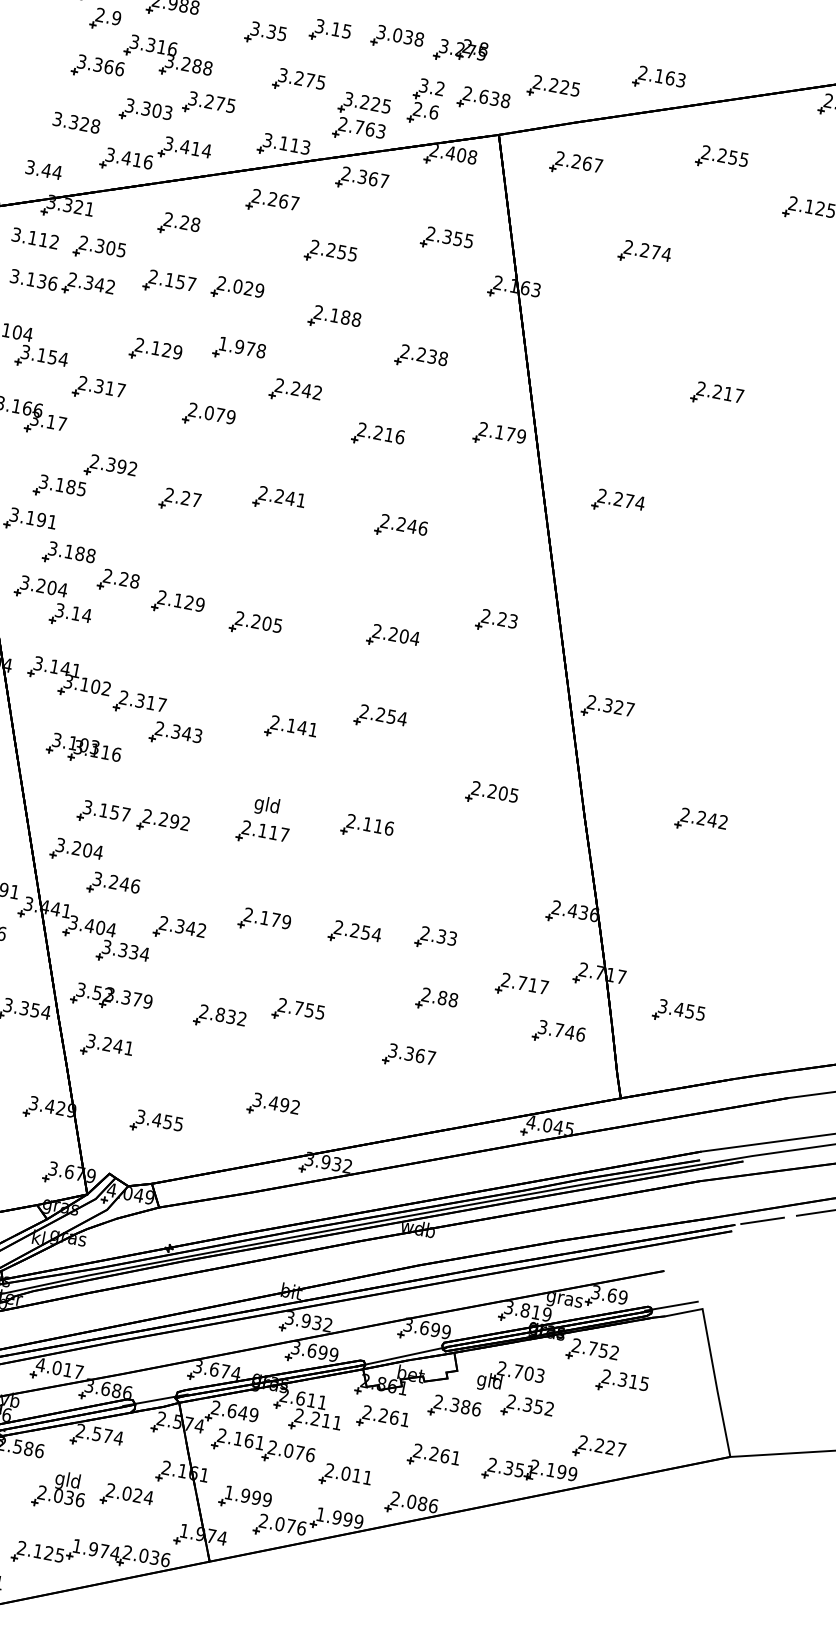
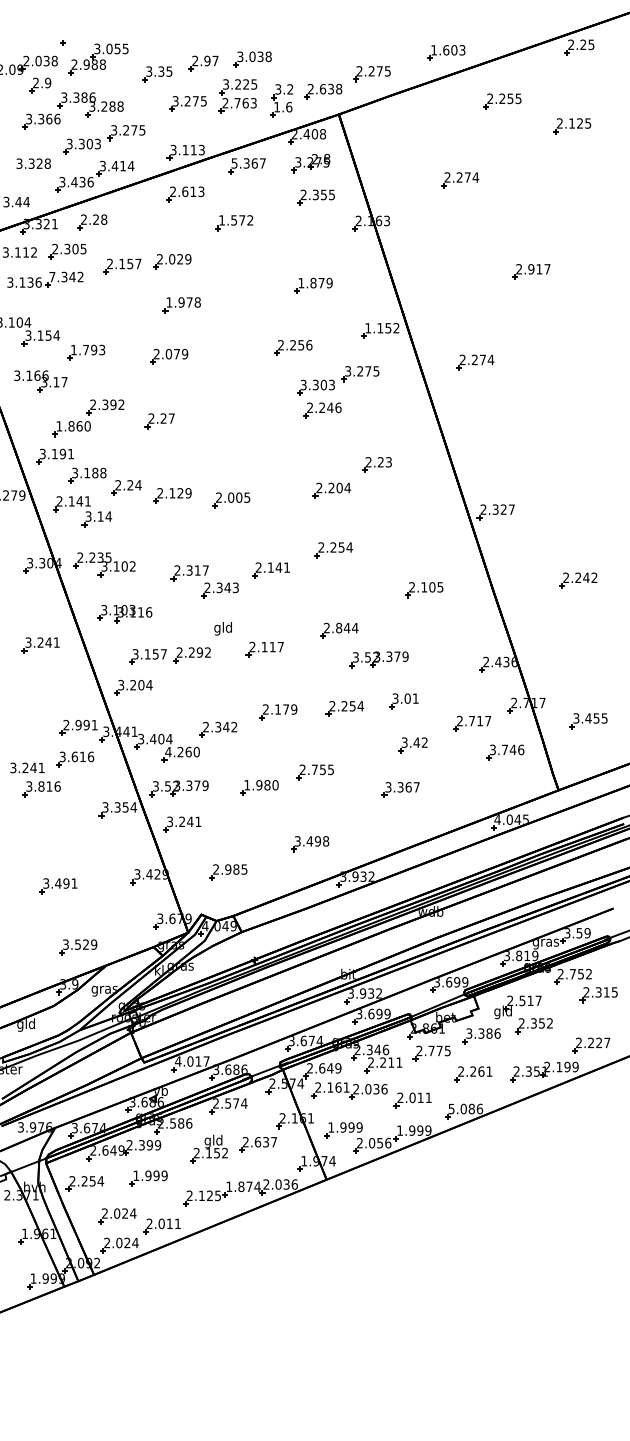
text: (333, 28) -> (205, 60), 3.15 -> 2.97
text: (161, 46) -> (84, 97), 3.316 -> 3.386
part: (460, 50) -> (310, 163), moved
text: (657, 76) -> (444, 50), 2.163 -> 1.603
text: (564, 87) -> (379, 71), 2.225 -> 2.275
text: (417, 108) -> (276, 106), 2.6 -> 1.6
part: (360, 118) -> (237, 96), moved
text: (137, 160) -> (82, 182), 3.416 -> 3.436
part: (576, 164) -> (398, 125), removed
text: (346, 173) -> (234, 163), 2.367 -> 5.367
text: (284, 201) -> (193, 191), 2.267 -> 2.613
part: (179, 225) -> (92, 222), moved
text: (334, 250) -> (236, 220), 2.255 -> 1.572
text: (72, 279) -> (52, 276), 2.342 -> 7.342
part: (335, 319) -> (246, 269), removed
part: (155, 351) -> (121, 317), removed
text: (424, 354) -> (315, 282), 2.238 -> 1.879
text: (101, 385) -> (87, 349), 2.317 -> 1.793
part: (294, 392) -> (227, 327), removed
text: (717, 392) -> (531, 269), 2.217 -> 2.917
text: (502, 433) -> (382, 328), 2.179 -> 1.152
text: (389, 435) -> (301, 345), 2.216 -> 2.256
text: (62, 485) -> (73, 426), 3.185 -> 1.860
part: (430, 491) -> (338, 380), added
part: (278, 500) -> (230, 407), removed
text: (134, 581) -> (138, 485), 2.28 -> 2.24
text: (43, 586) -> (73, 501), 3.204 -> 2.141
text: (256, 621) -> (231, 497), 2.205 -> 2.005
part: (495, 621) -> (376, 464), moved
text: (57, 666) -> (94, 557), 3.141 -> 2.235
part: (157, 719) -> (204, 581), moved
text: (491, 791) -> (423, 587), 2.205 -> 2.105
text: (266, 805) -> (222, 628), moved
text: (379, 825) -> (347, 627), 2.116 -> 2.844
part: (412, 876) -> (378, 659), added
part: (112, 886) -> (164, 707), removed
text: (438, 935) -> (405, 698), 2.33 -> 3.01
text: (125, 949) -> (182, 751), 3.334 -> 4.260
text: (439, 997) -> (414, 742), 2.88 -> 3.42
text: (223, 1015) -> (261, 785), 2.832 -> 1.980
text: (296, 1107) -> (326, 841), 3.492 -> 3.498
text: (154, 1119) -> (226, 869), 3.455 -> 2.985
text: (612, 1295) -> (579, 933), 3.69 -> 3.59
text: (529, 1373) -> (530, 1000), 2.703 -> 2.517
text: (311, 1399) -> (377, 1049), 2.611 -> 2.346
text: (438, 1401) -> (469, 1033), 2.386 -> 3.386
text: (394, 1417) -> (439, 1050), 2.261 -> 2.775
text: (299, 1453) -> (376, 1089), 2.076 -> 2.036
text: (68, 1496) -> (216, 1152), 2.036 -> 2.152
text: (138, 1496) -> (266, 1142), 2.024 -> 2.637
text: (395, 1497) -> (451, 1108), 2.086 -> 5.086
text: (291, 1526) -> (380, 1143), 2.076 -> 2.056
text: (93, 1548) -> (241, 1186), 1.974 -> 1.874

